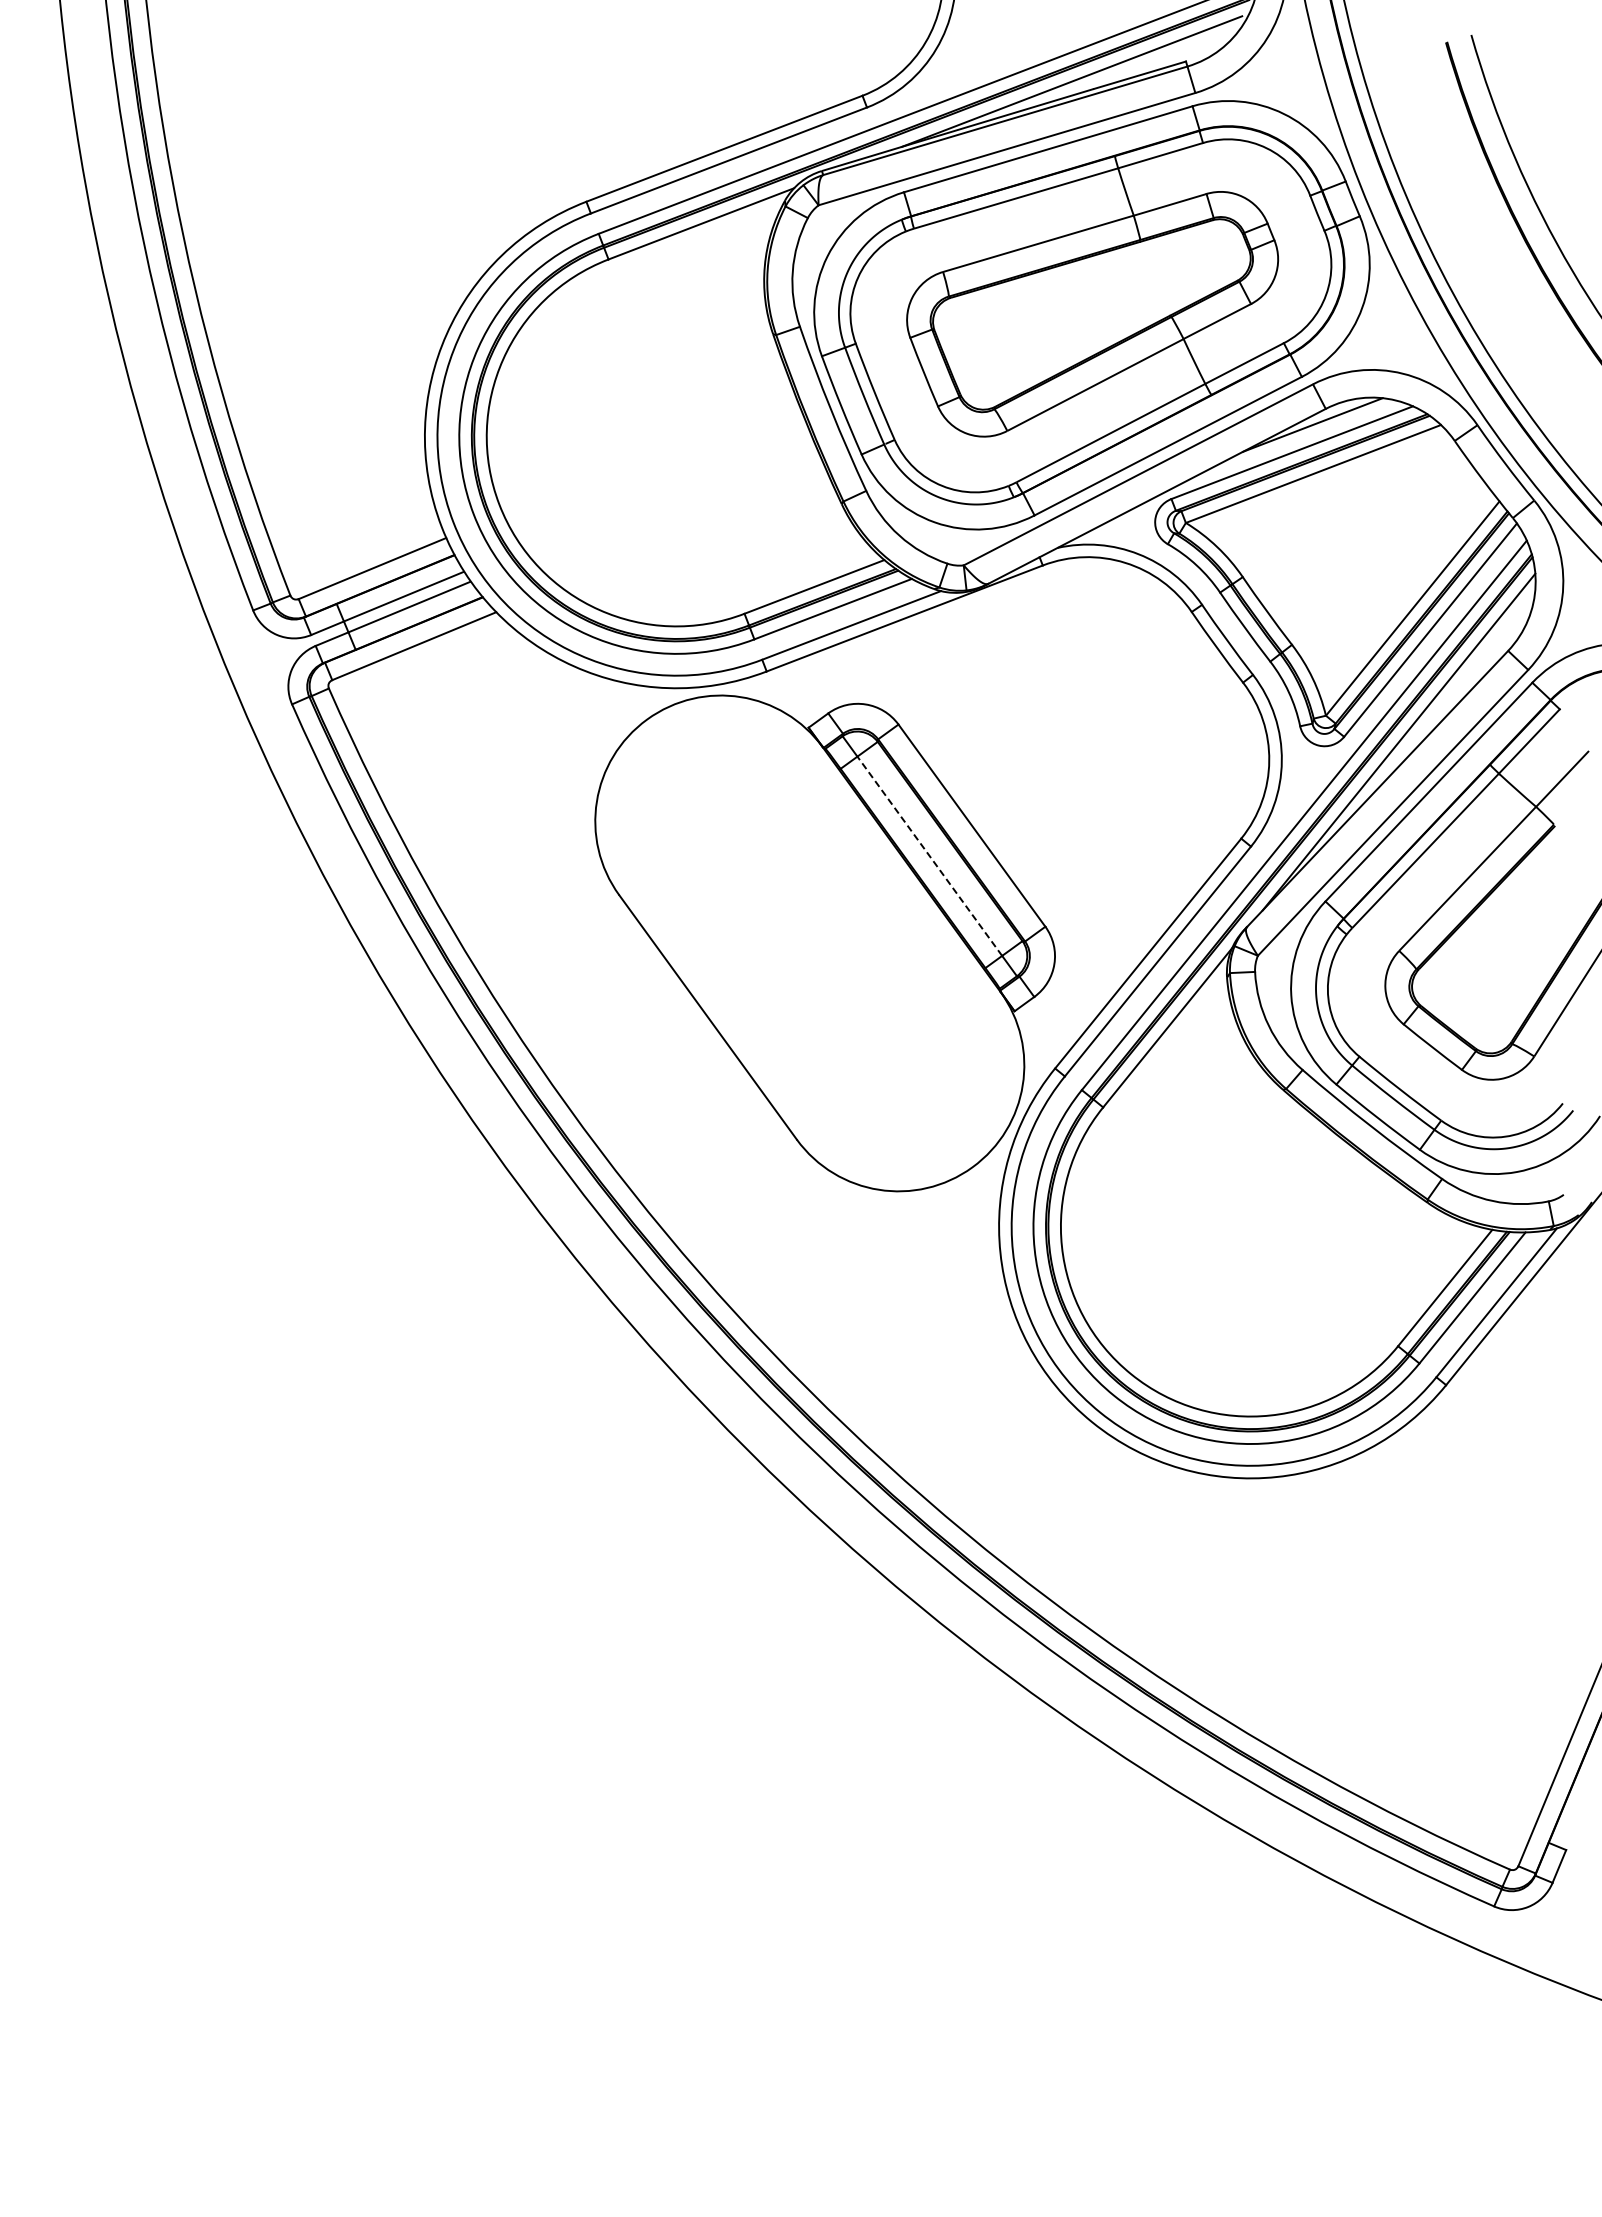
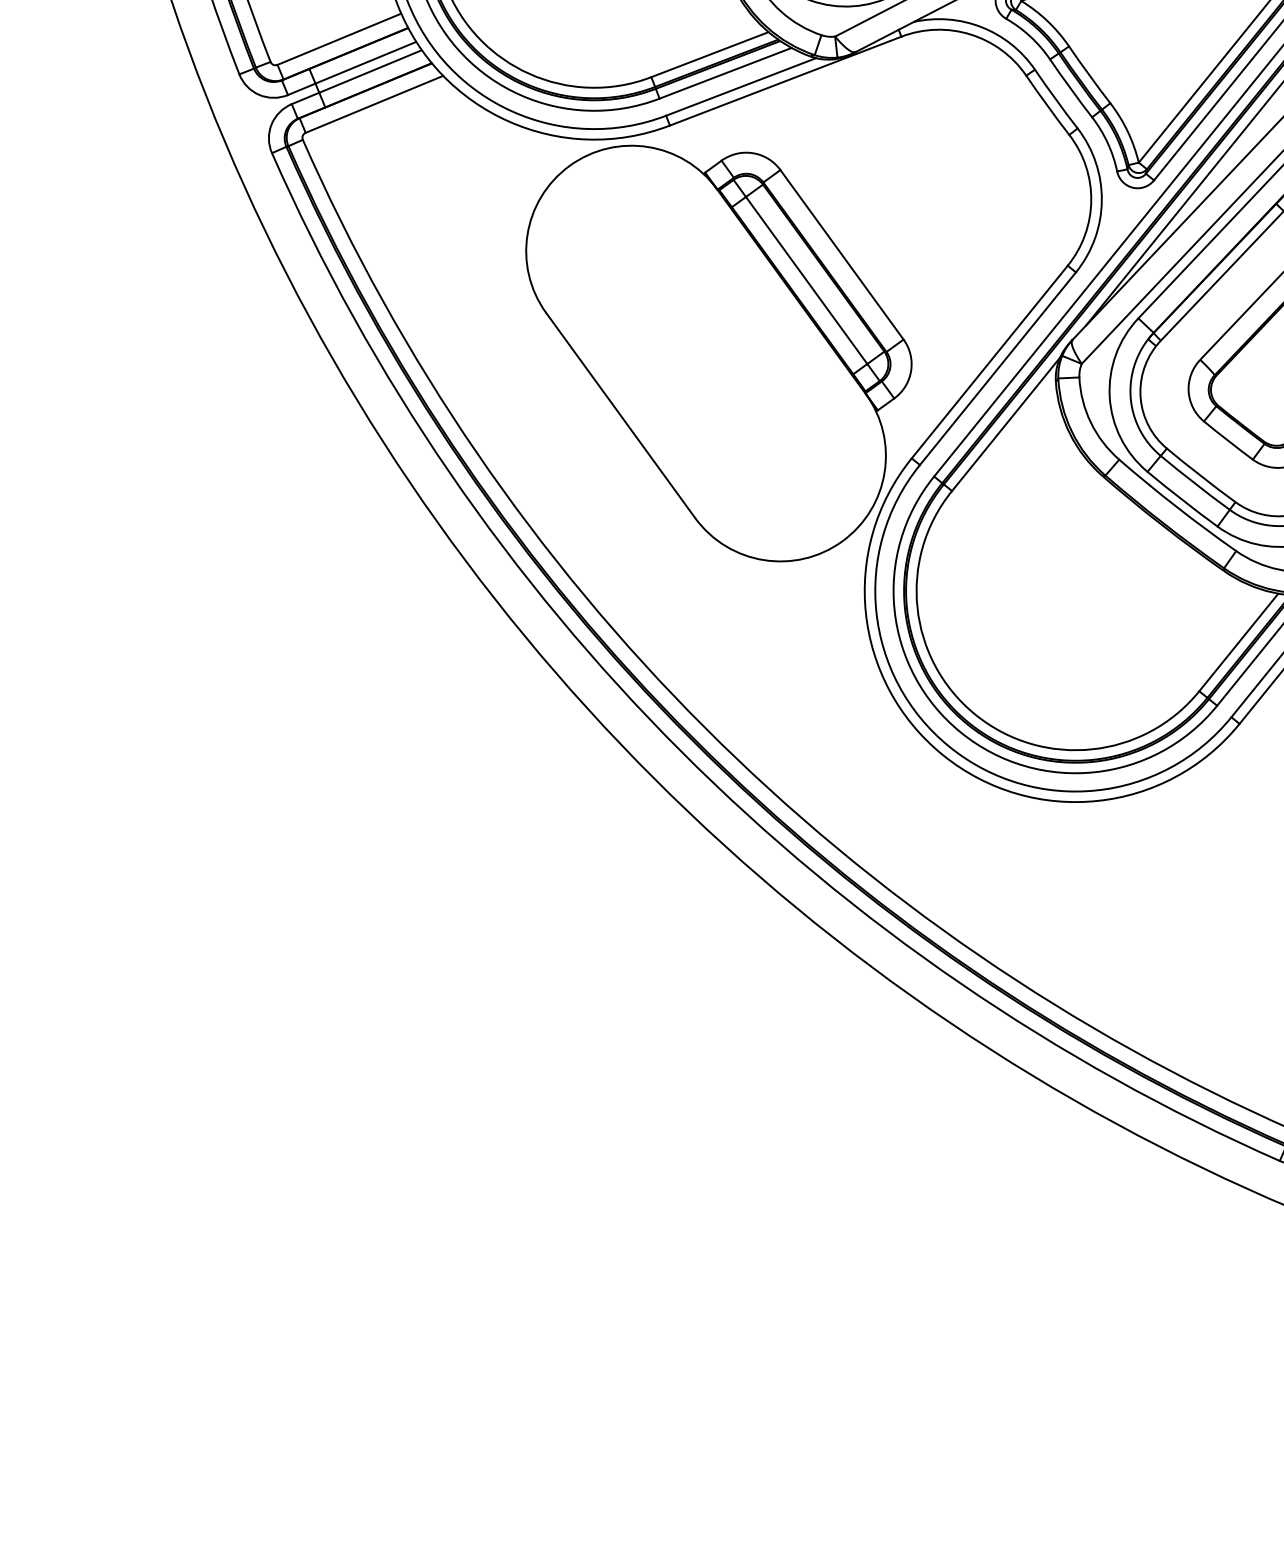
line: (929, 855) -> (806, 279), dashed -> solid

